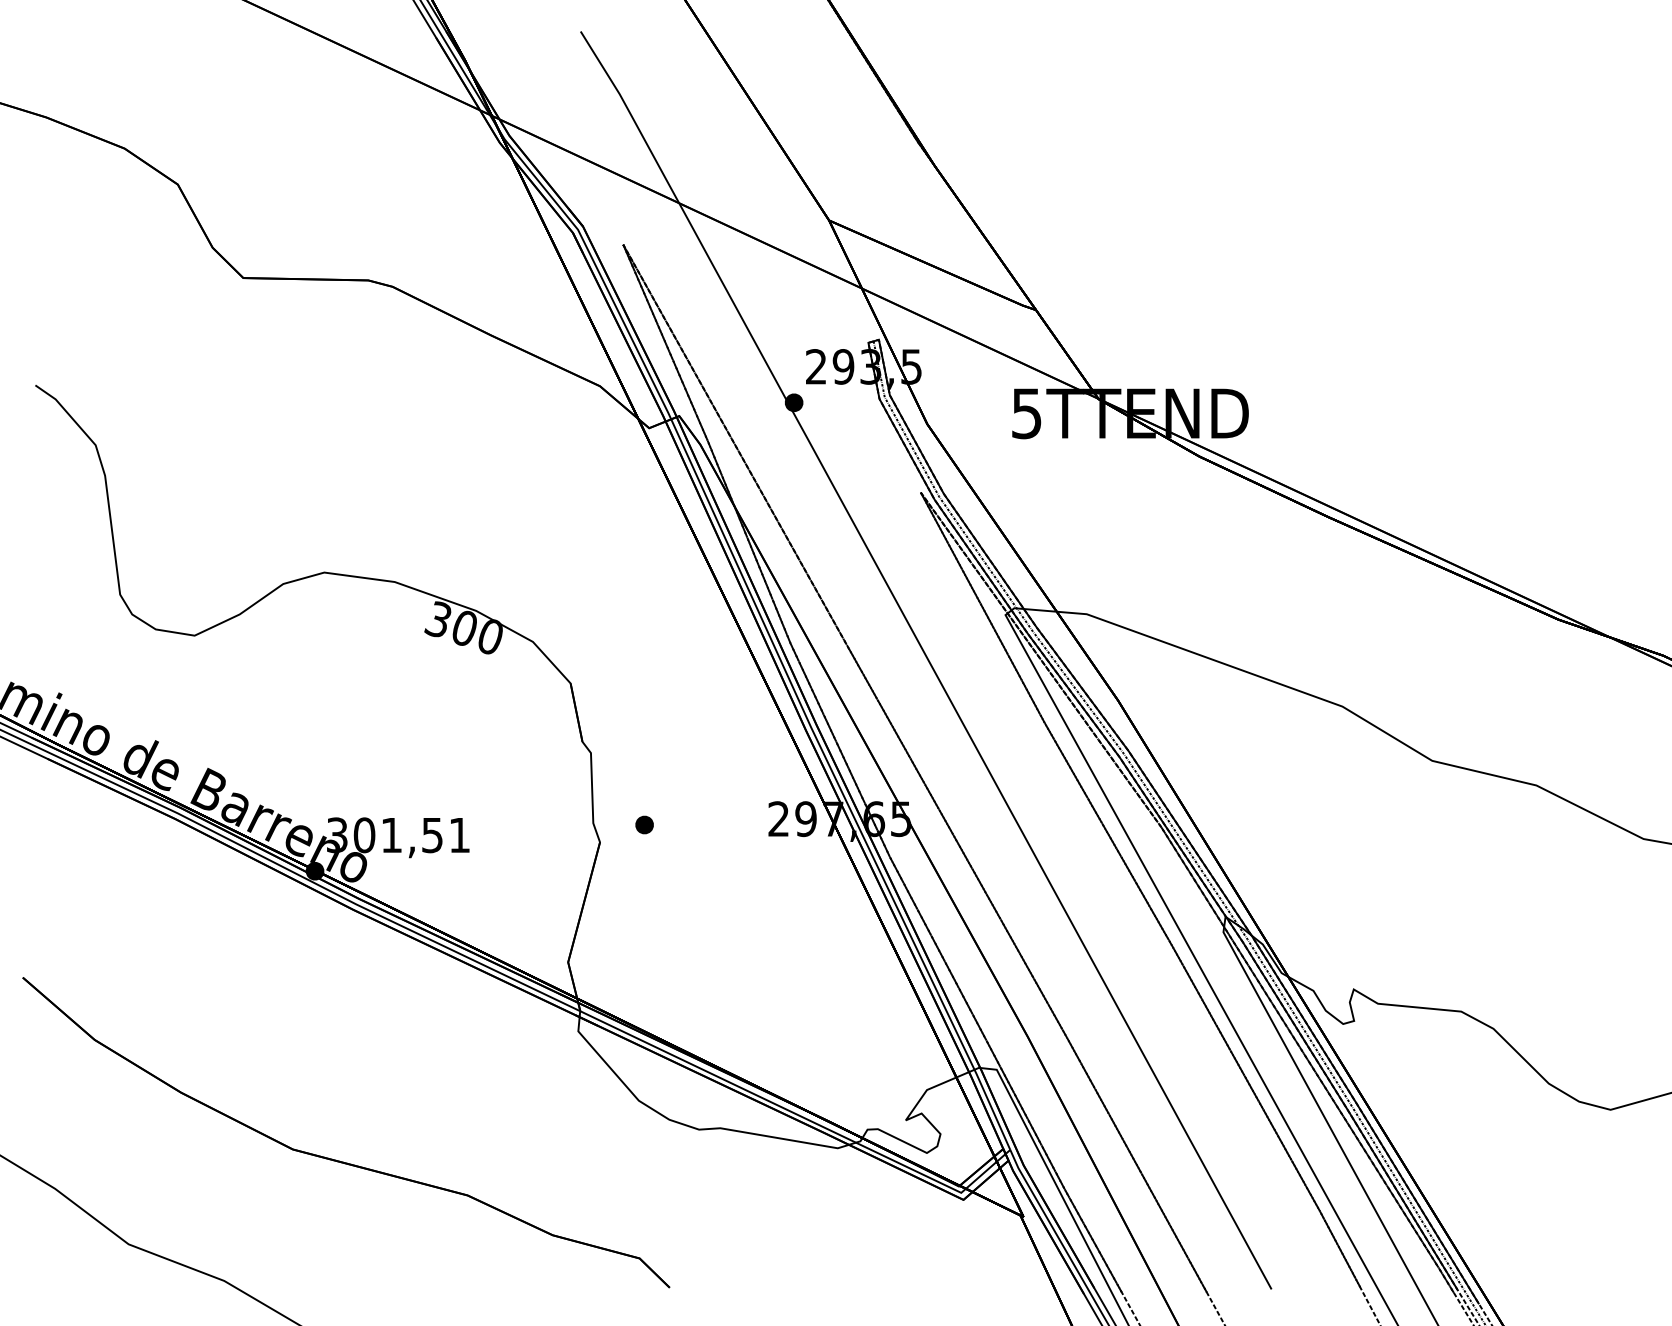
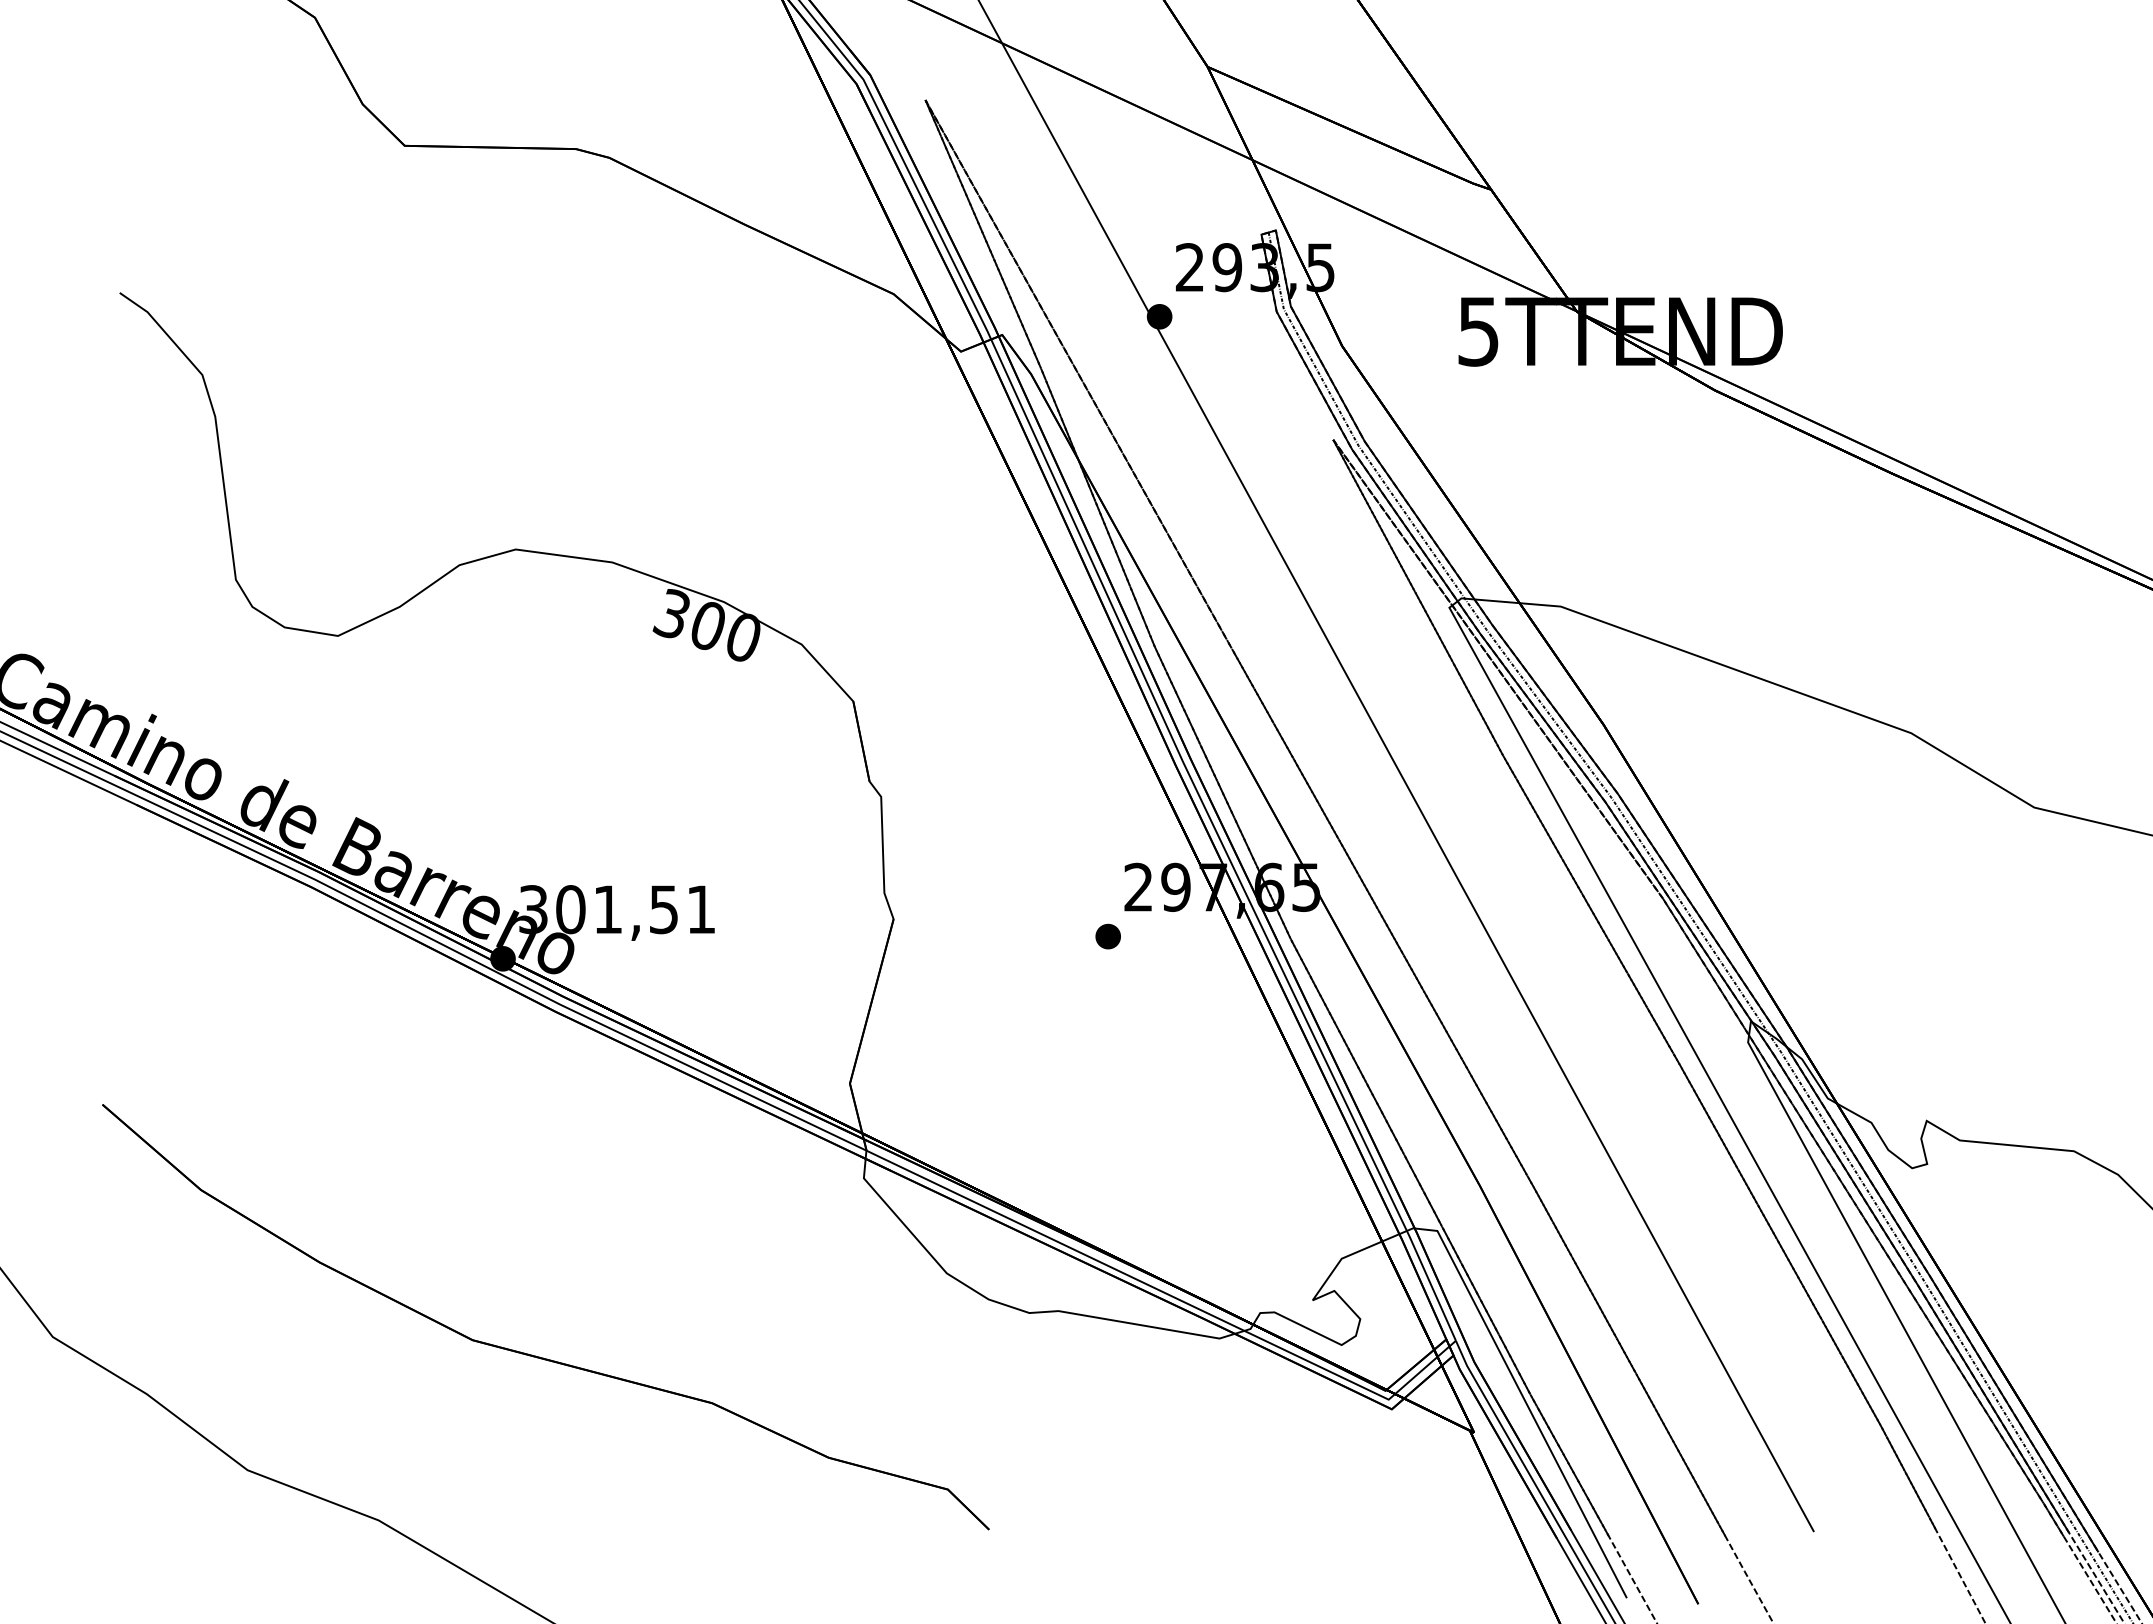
part: (644, 824) -> (1108, 935), moved

